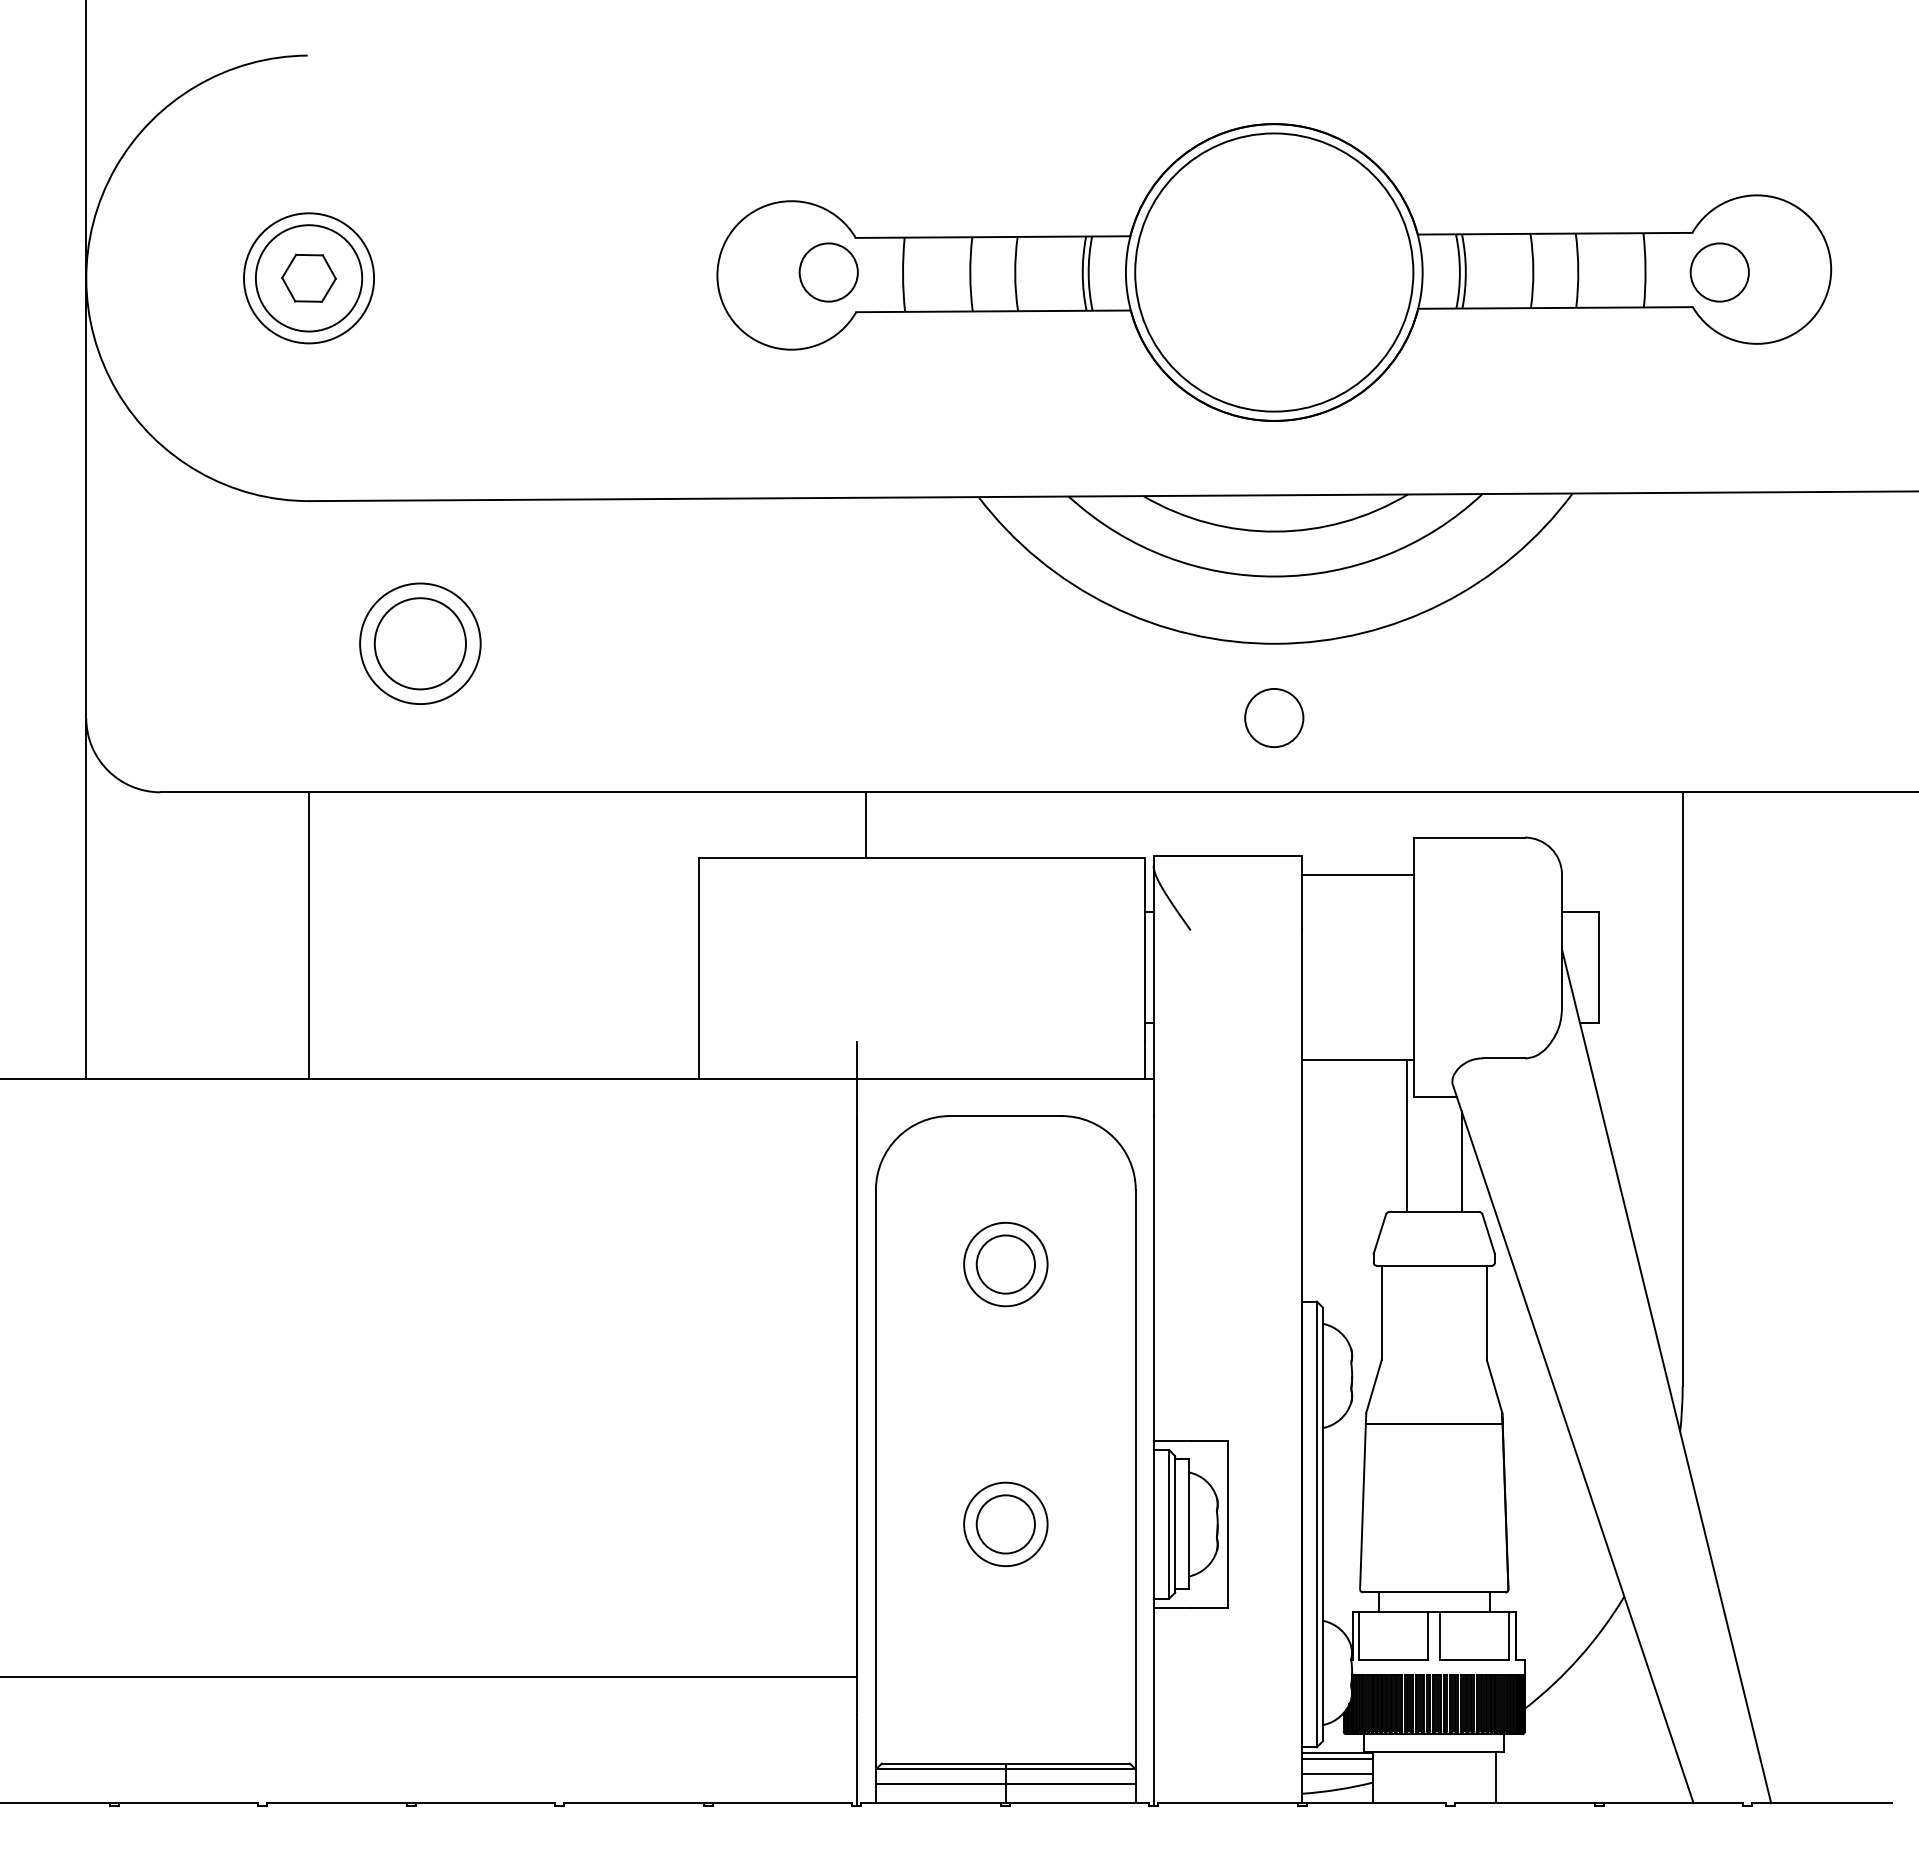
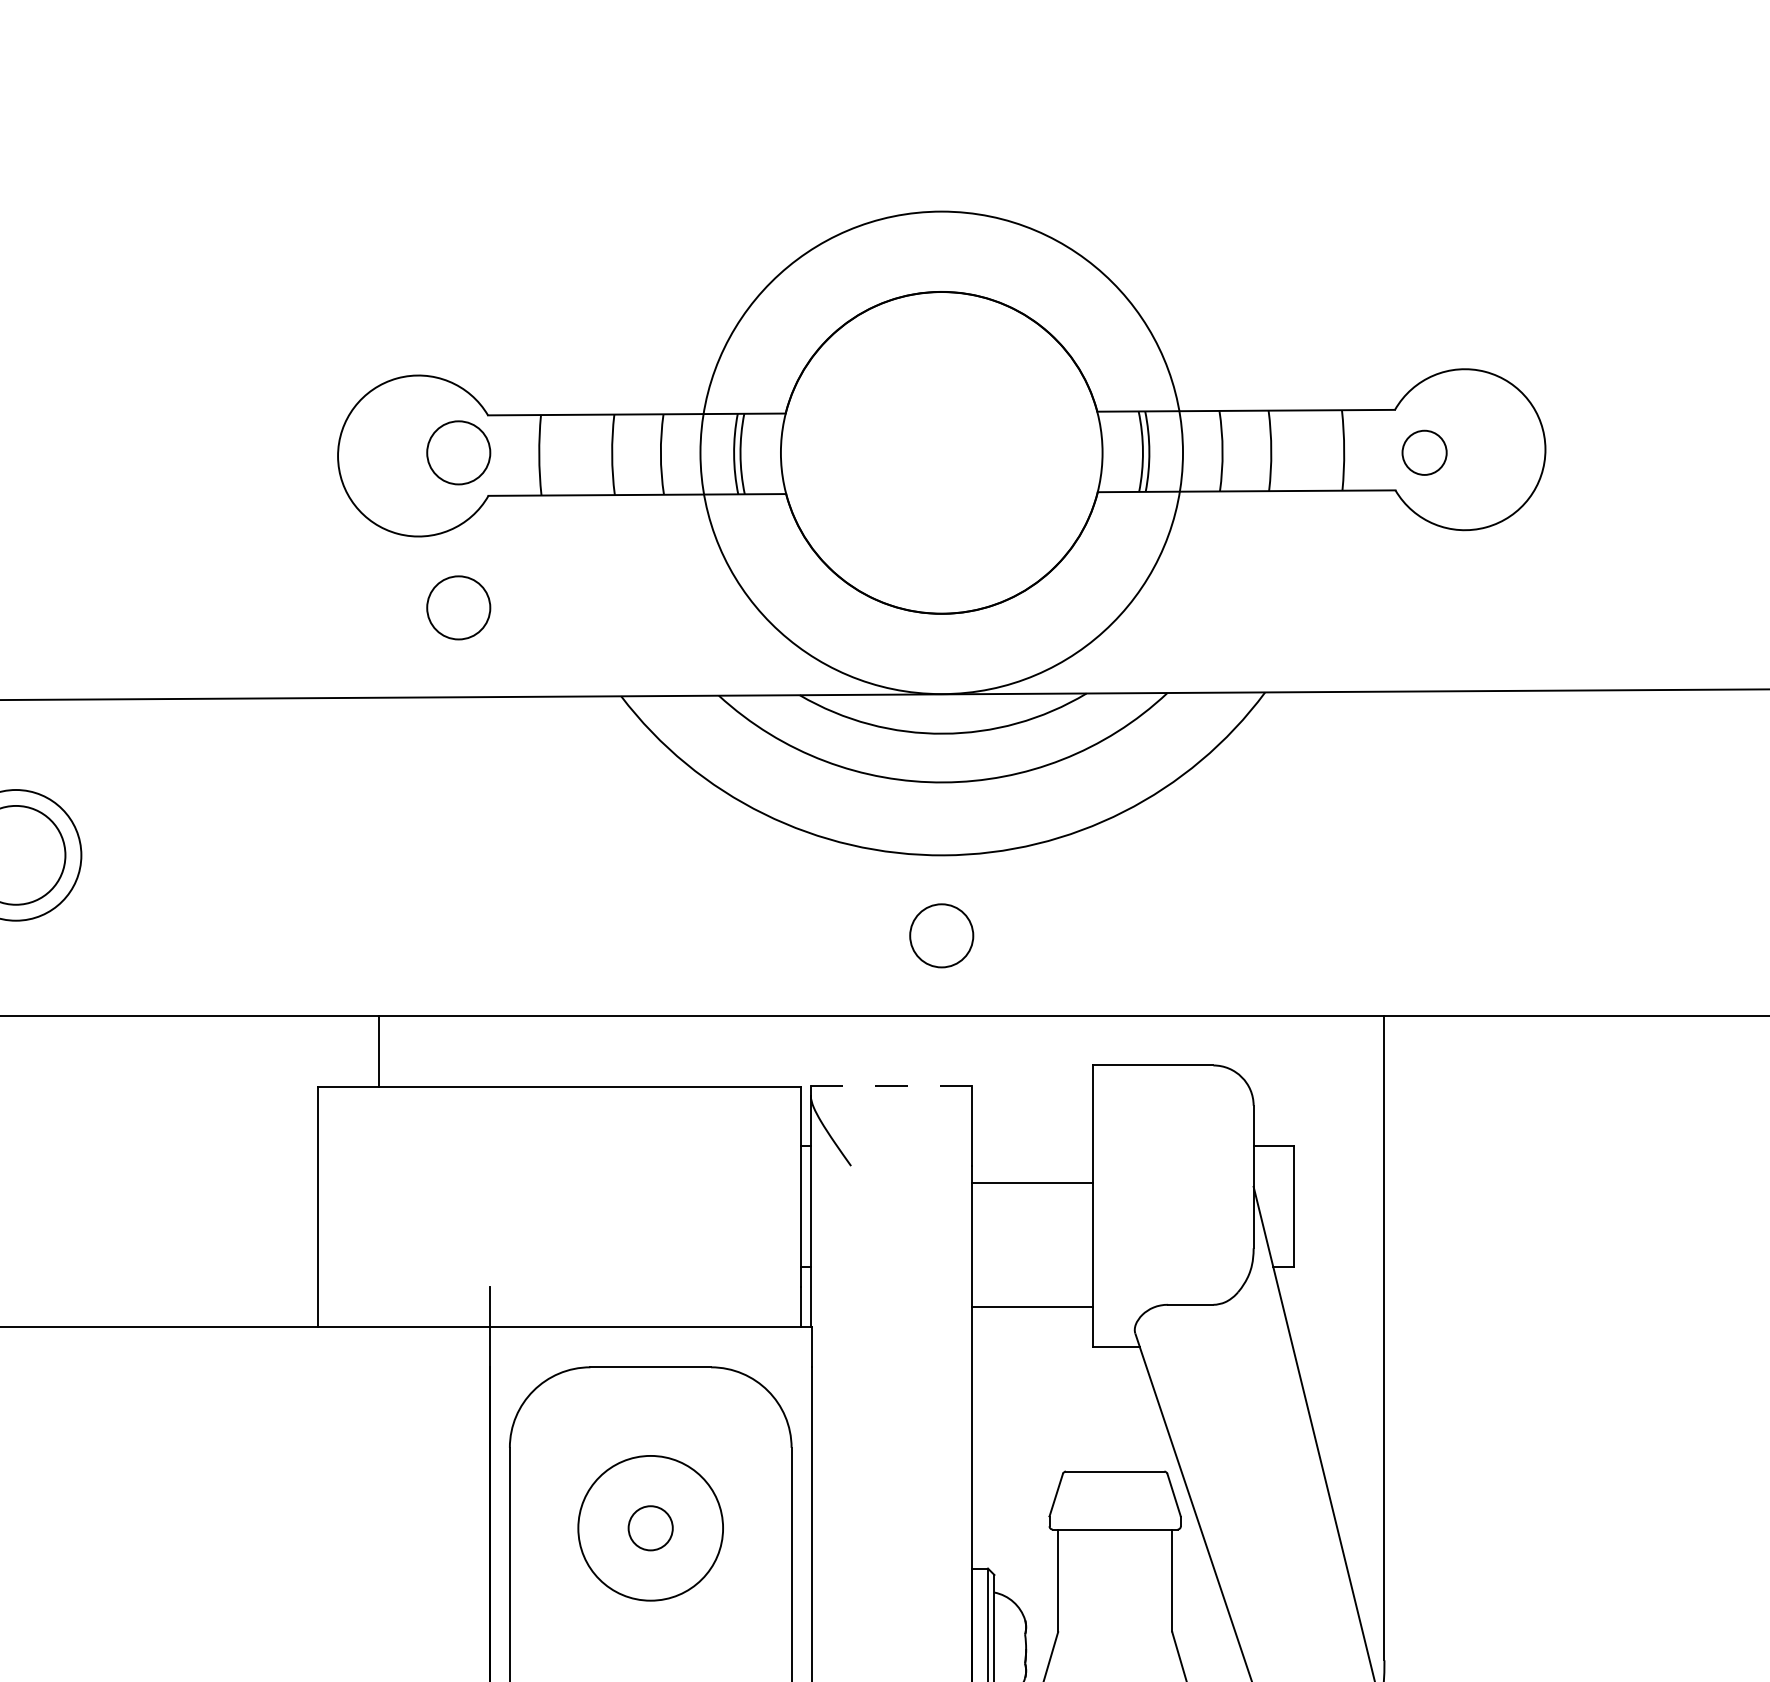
circle: (1274, 272) -> (941, 452), size x1.6
circle: (1719, 272) -> (1424, 452), size x0.7
circle: (828, 415) -> (458, 607), added
line: (865, 824) -> (378, 1051), moved
line: (1227, 856) -> (891, 1085), solid -> dashed
line: (1357, 874) -> (1031, 1182), moved
line: (1406, 1136) -> (1085, 1389), removed
line: (1461, 1161) -> (1144, 1416), removed
circle: (1005, 1264) -> (650, 1528), size x0.7
circle: (1005, 1264) -> (650, 1528), size x1.6

